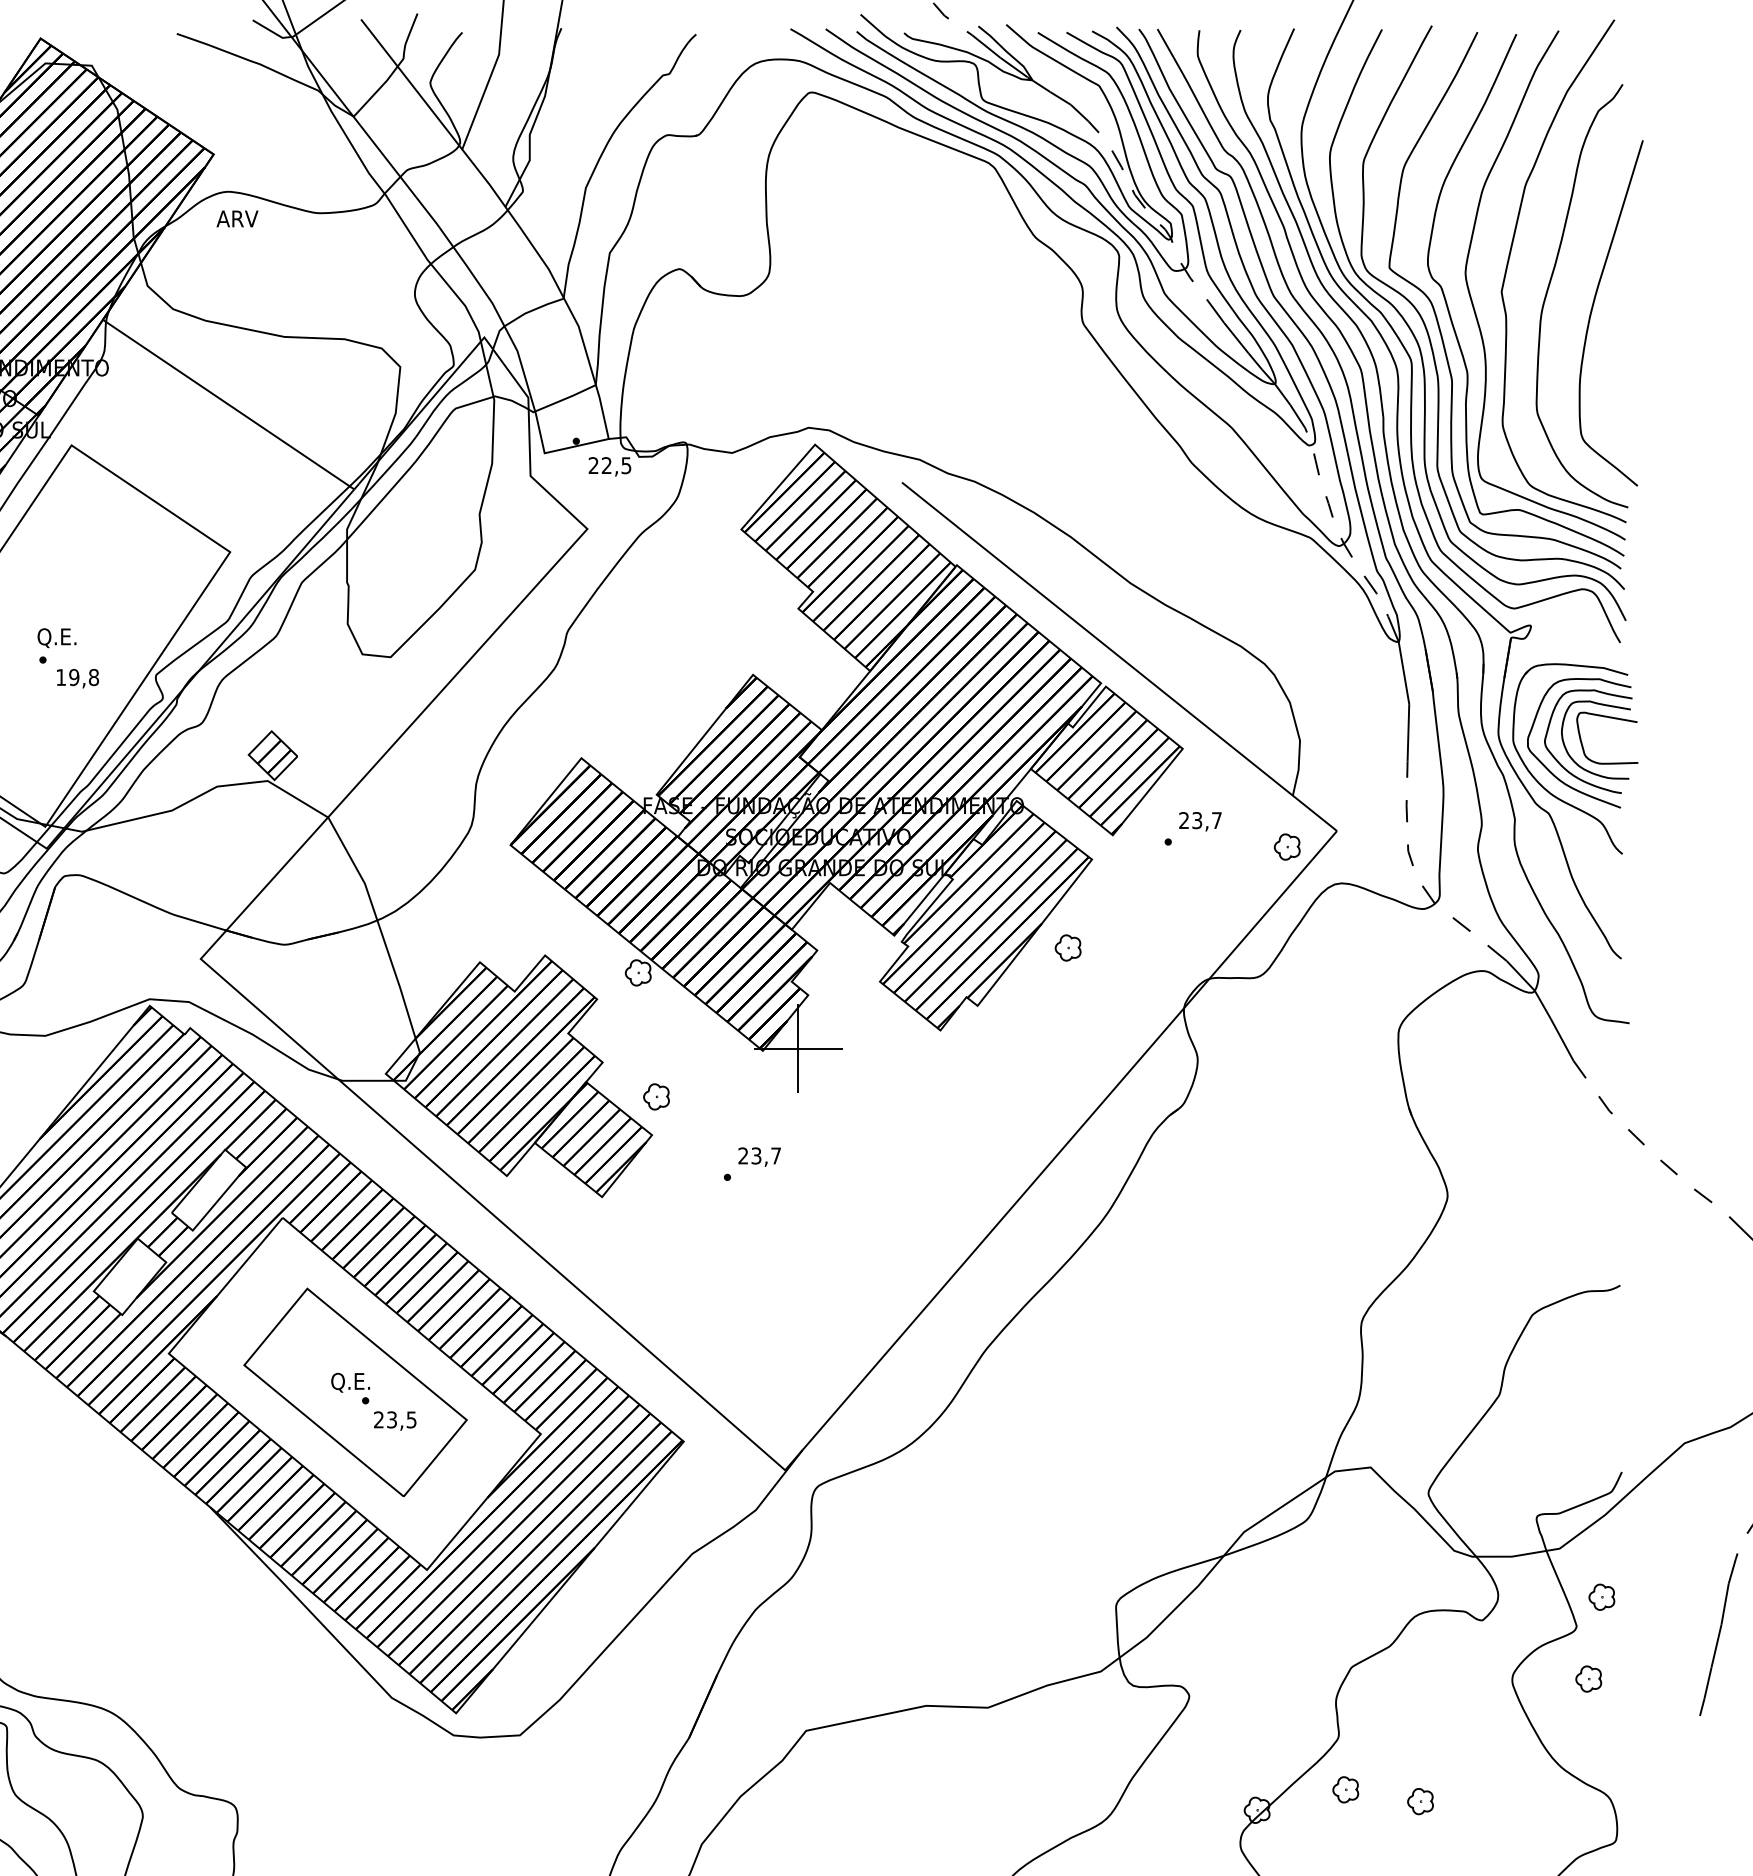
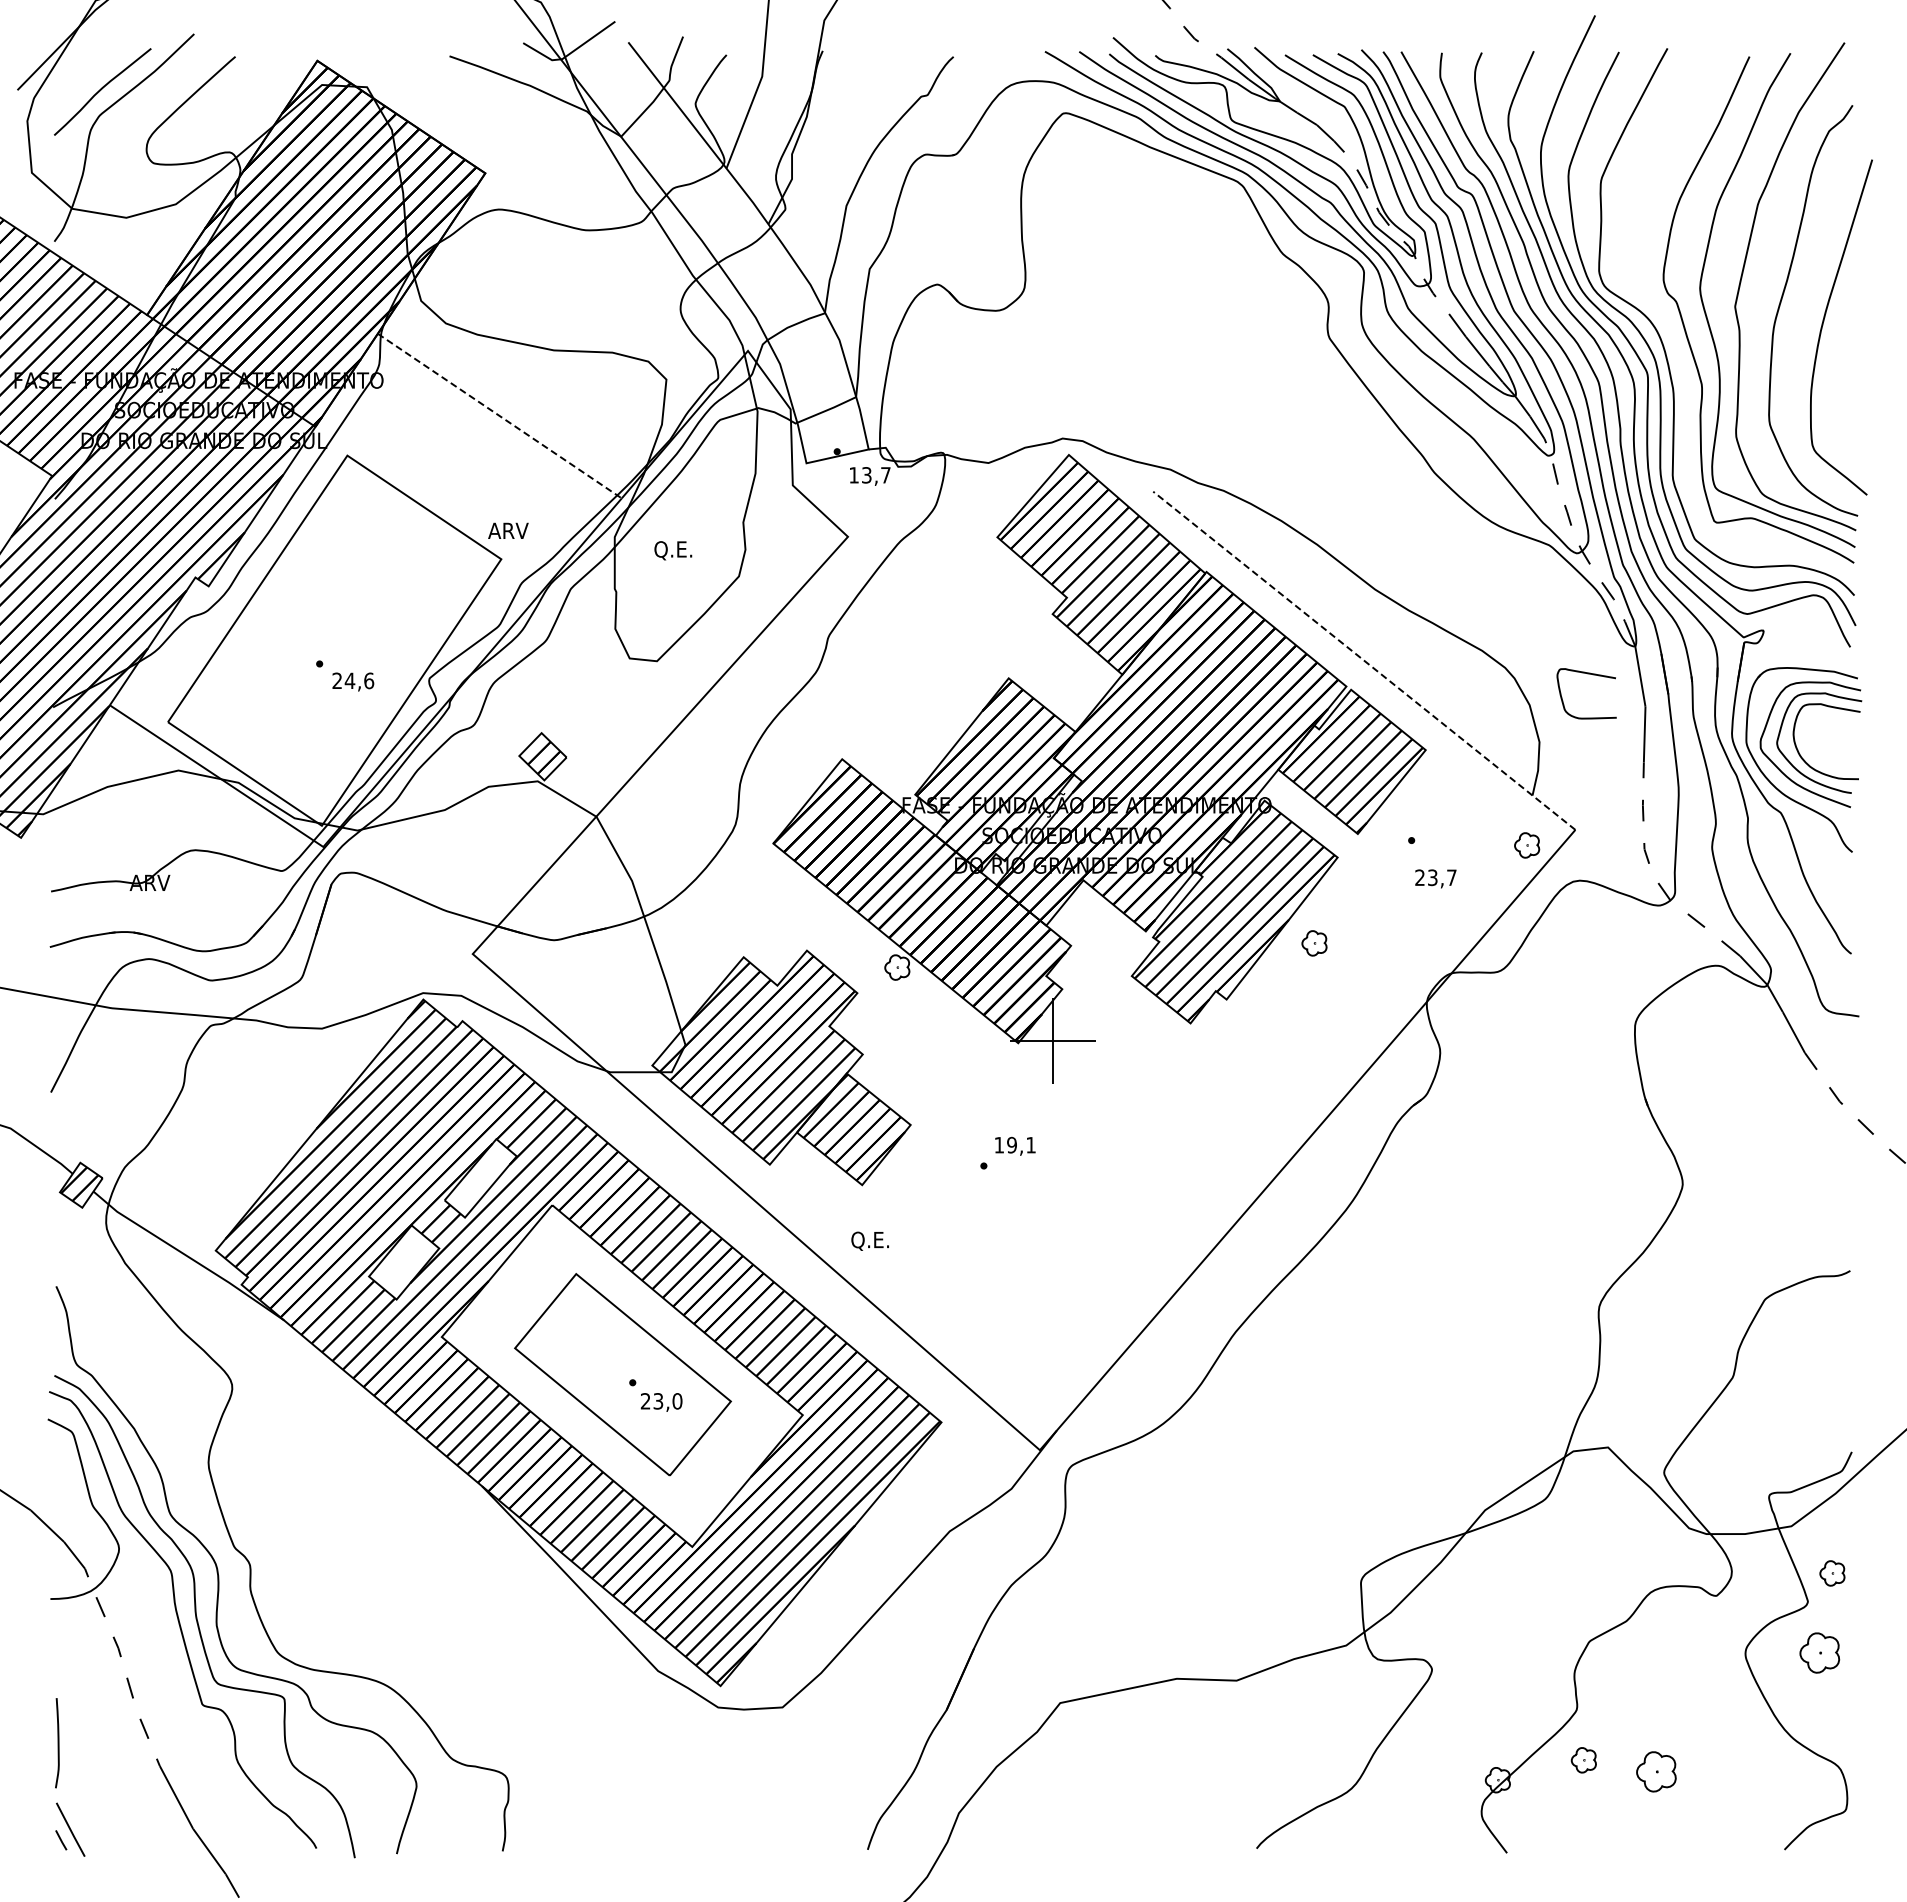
text: (237, 218) -> (508, 530), moved
curve: (1439, 322) -> (1674, 336), removed
line: (229, 405) -> (500, 416), solid -> dashed
text: (609, 465) -> (869, 475), 22,5 -> 13,7
text: (57, 637) -> (673, 550), moved
line: (1118, 656) -> (1363, 660), solid -> dashed
text: (77, 677) -> (353, 680), 19,8 -> 24,6
curve: (1608, 718) -> (1587, 674), moved
text: (1200, 821) -> (1435, 878), moved
part: (655, 1096) -> (914, 1087), removed
text: (759, 1155) -> (1014, 1144), 23,7 -> 19,1
text: (349, 1381) -> (869, 1240), moved
text: (411, 1420) -> (677, 1401), 23,5 -> 23,0
part: (1588, 1678) -> (1819, 1652), size x1.6
part: (1420, 1801) -> (1656, 1771), size x1.6

